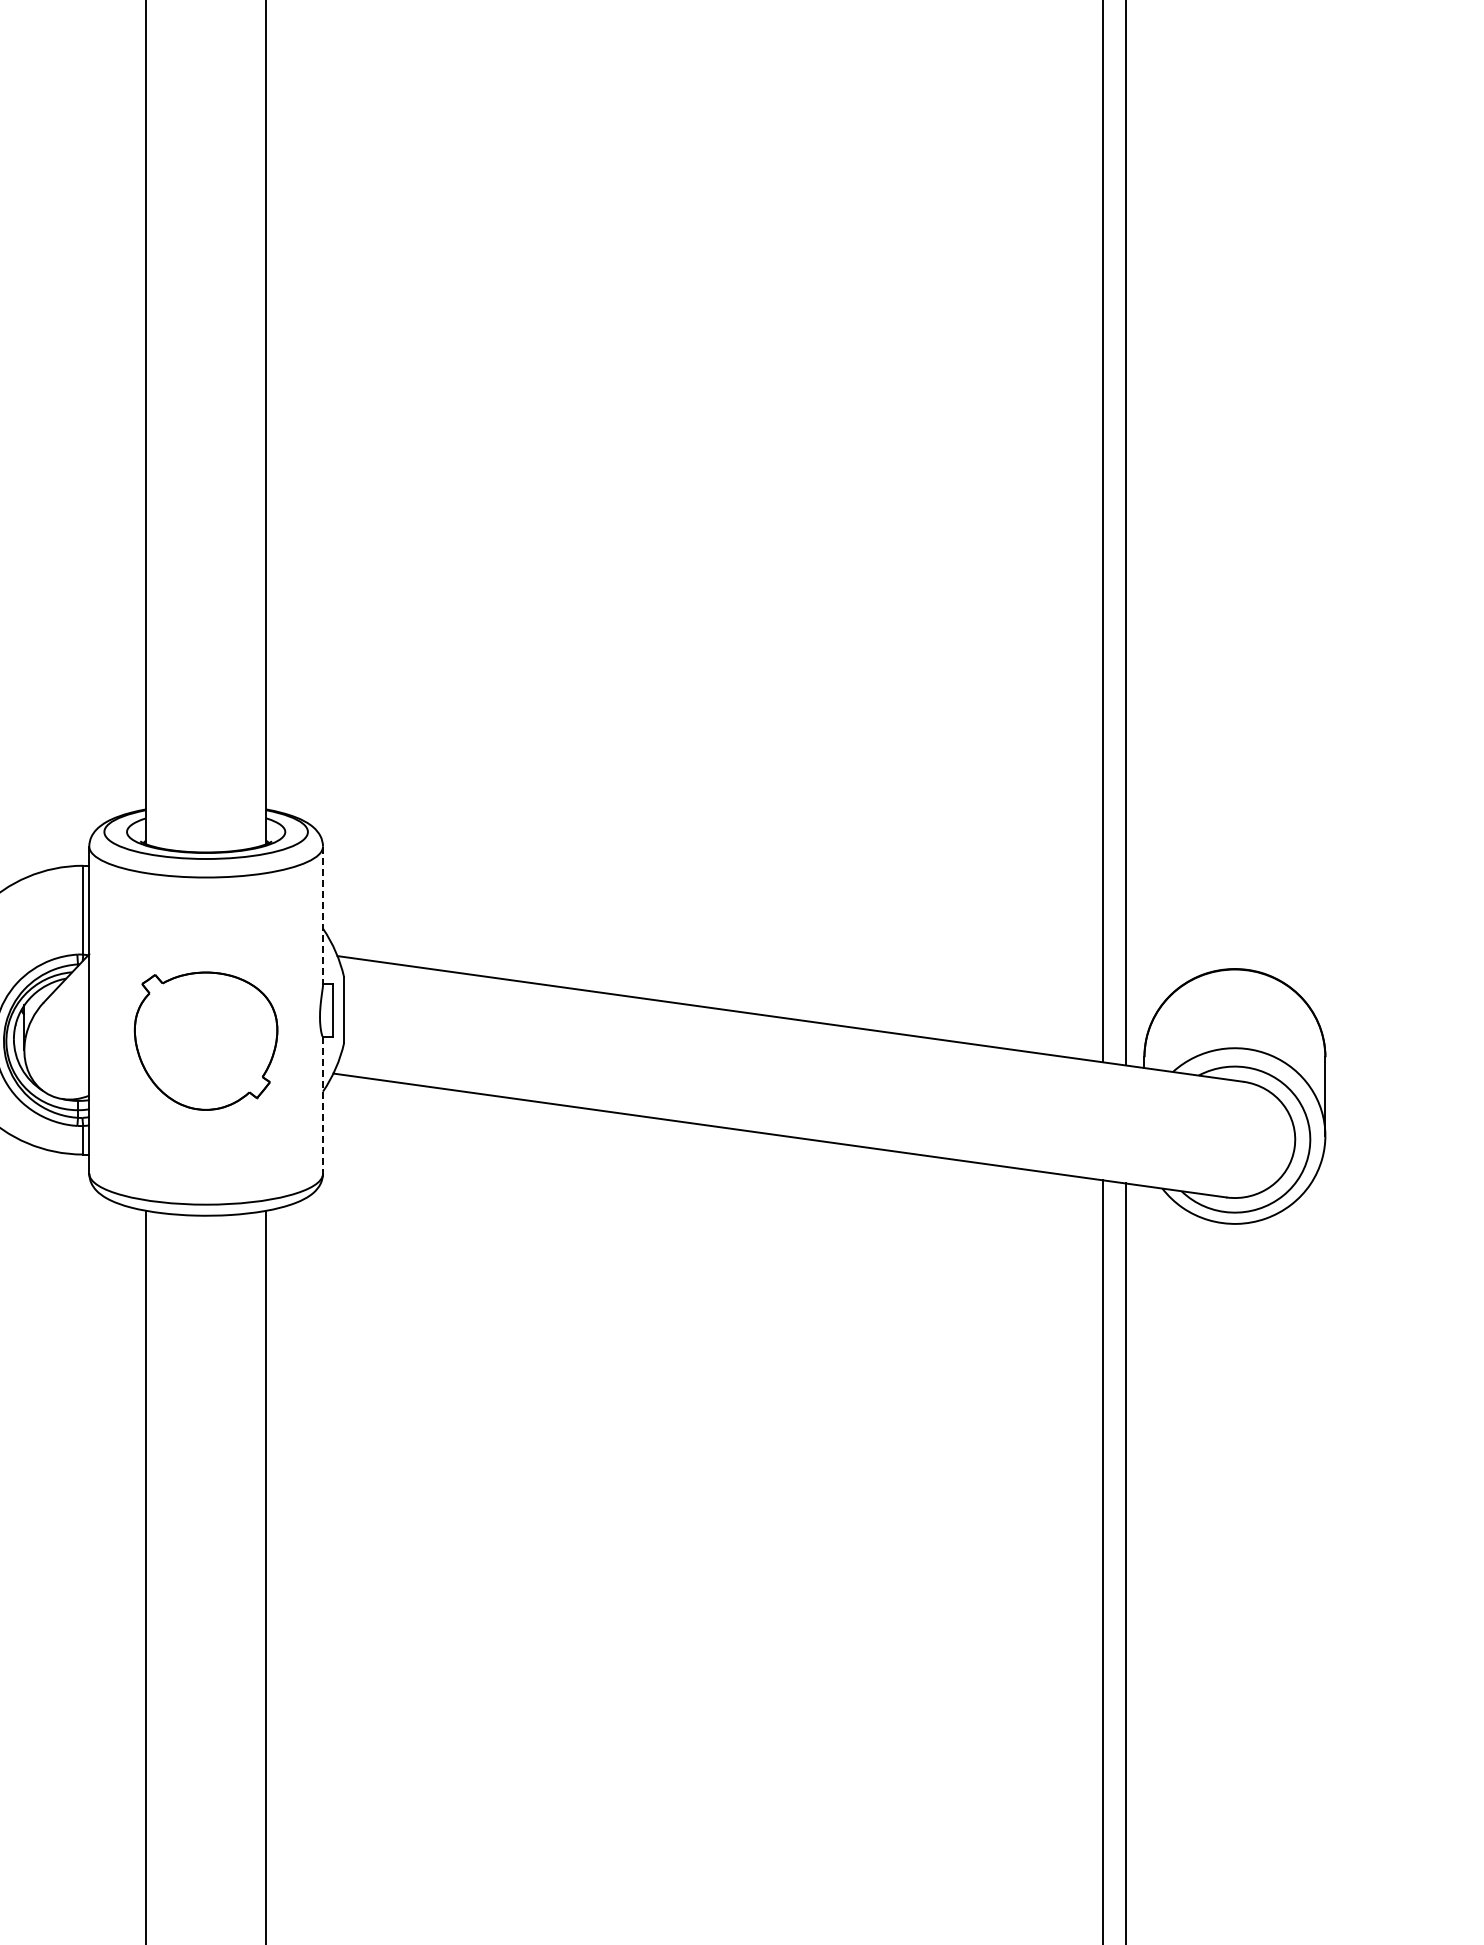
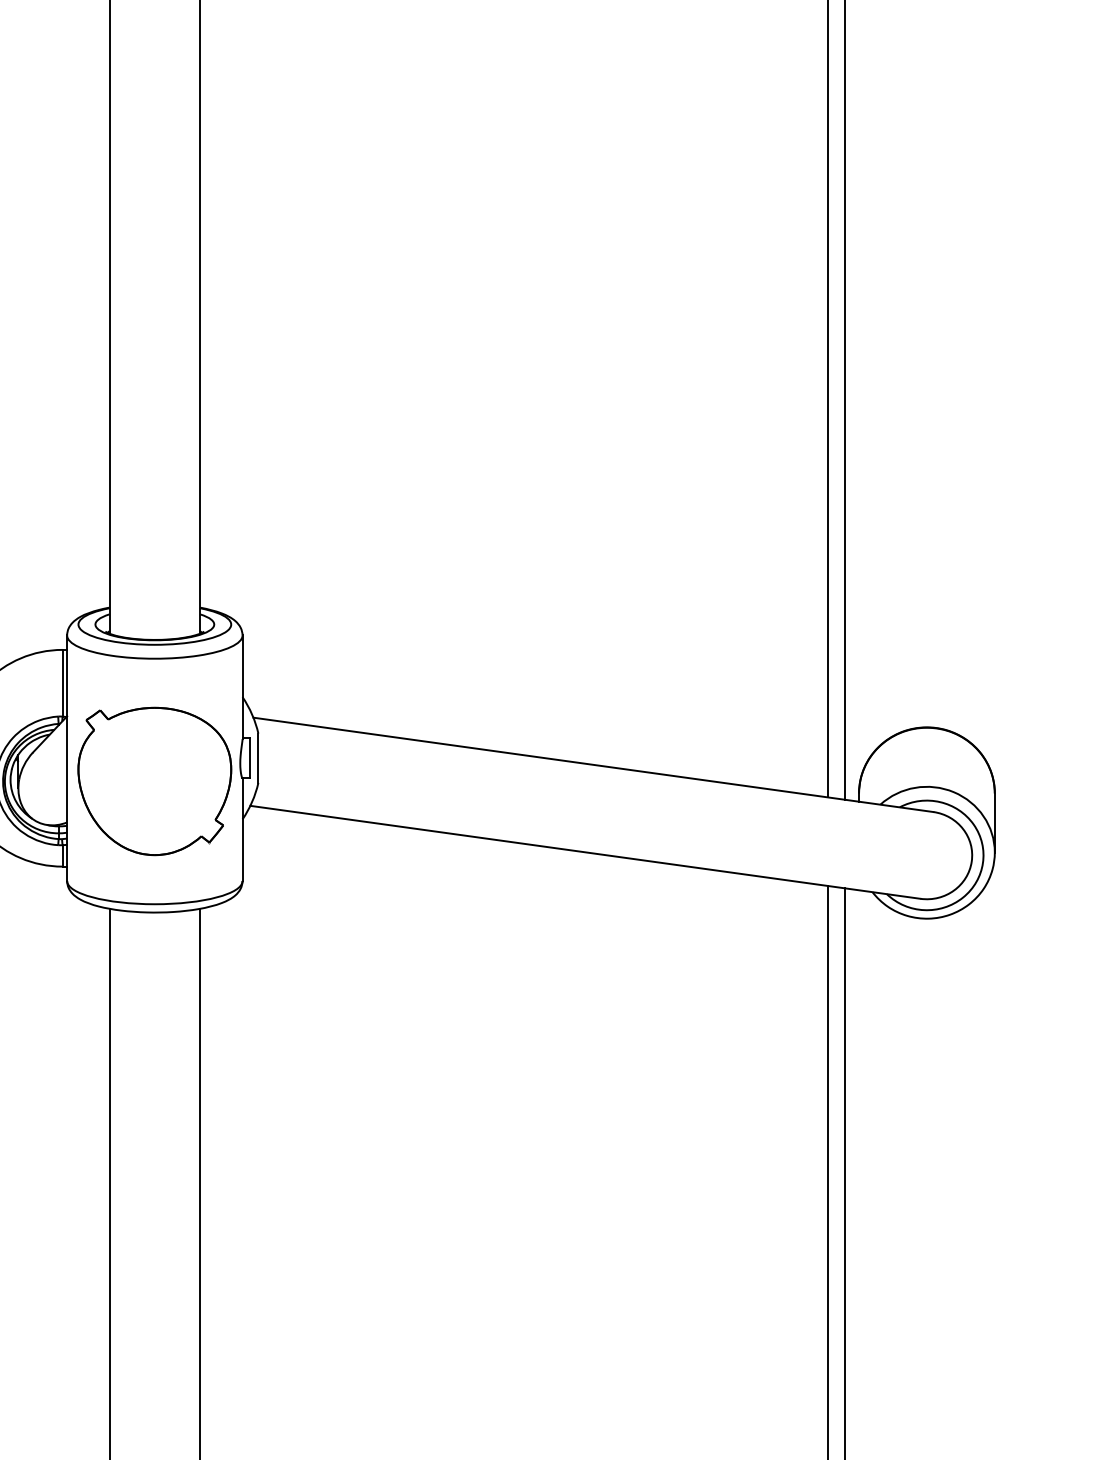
line: (323, 916) -> (242, 687), dashed -> solid
part: (205, 1041) -> (154, 781), size x1.43
line: (323, 1105) -> (242, 829), dashed -> solid

